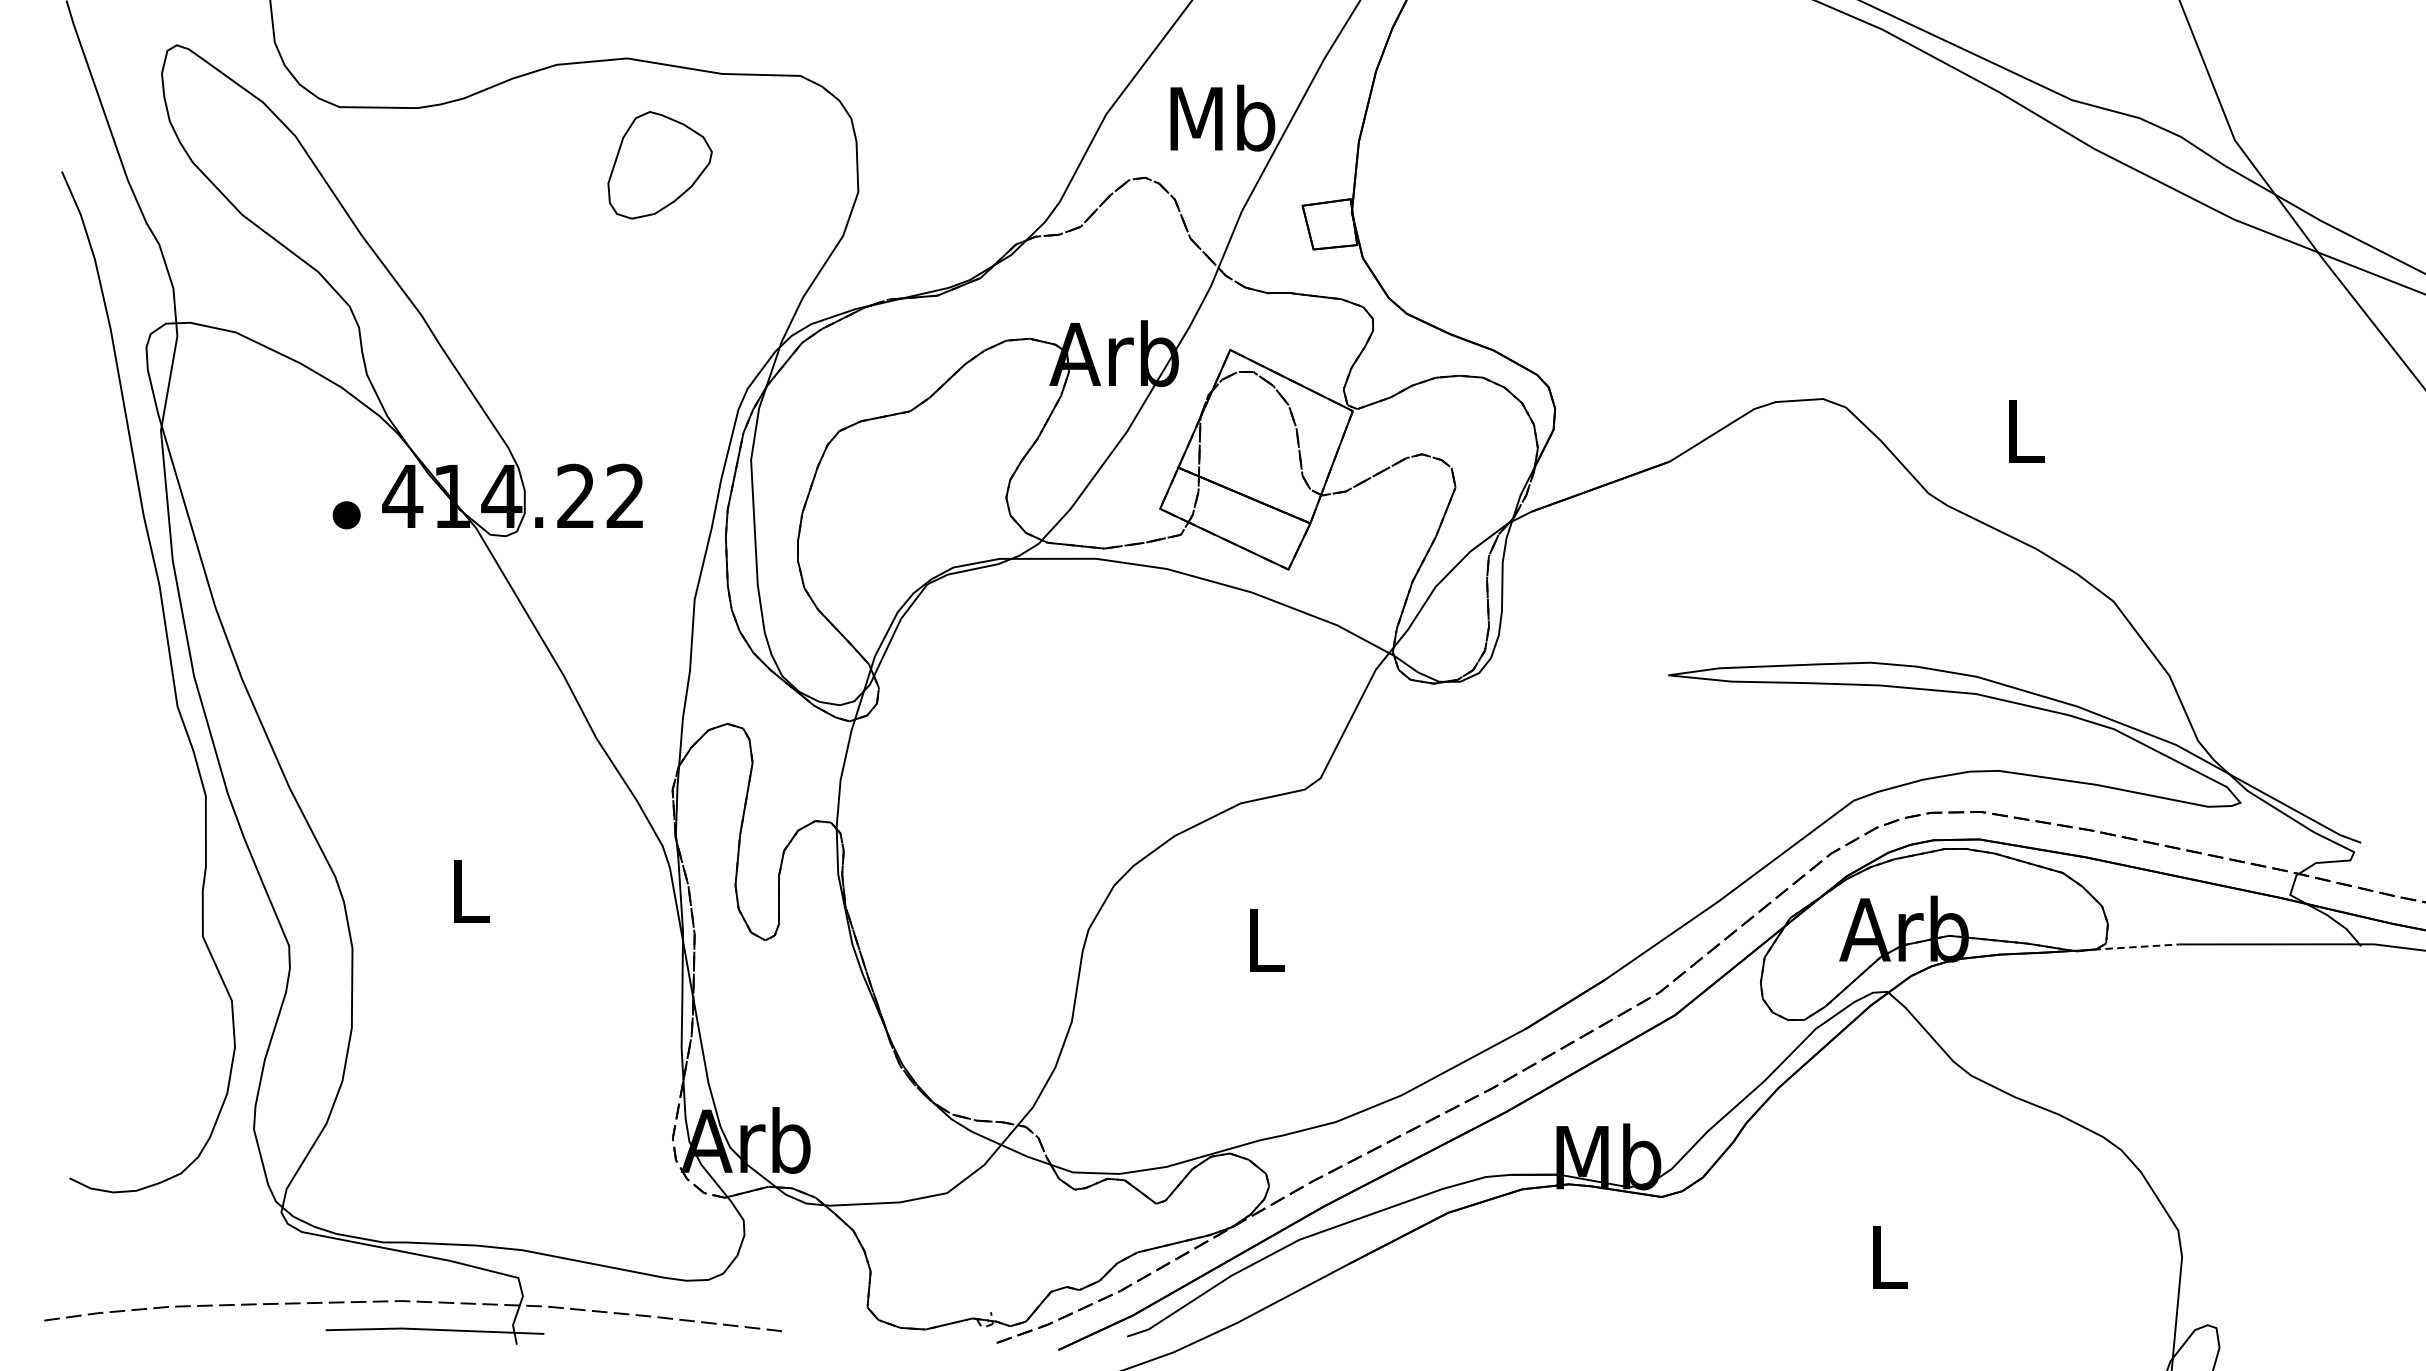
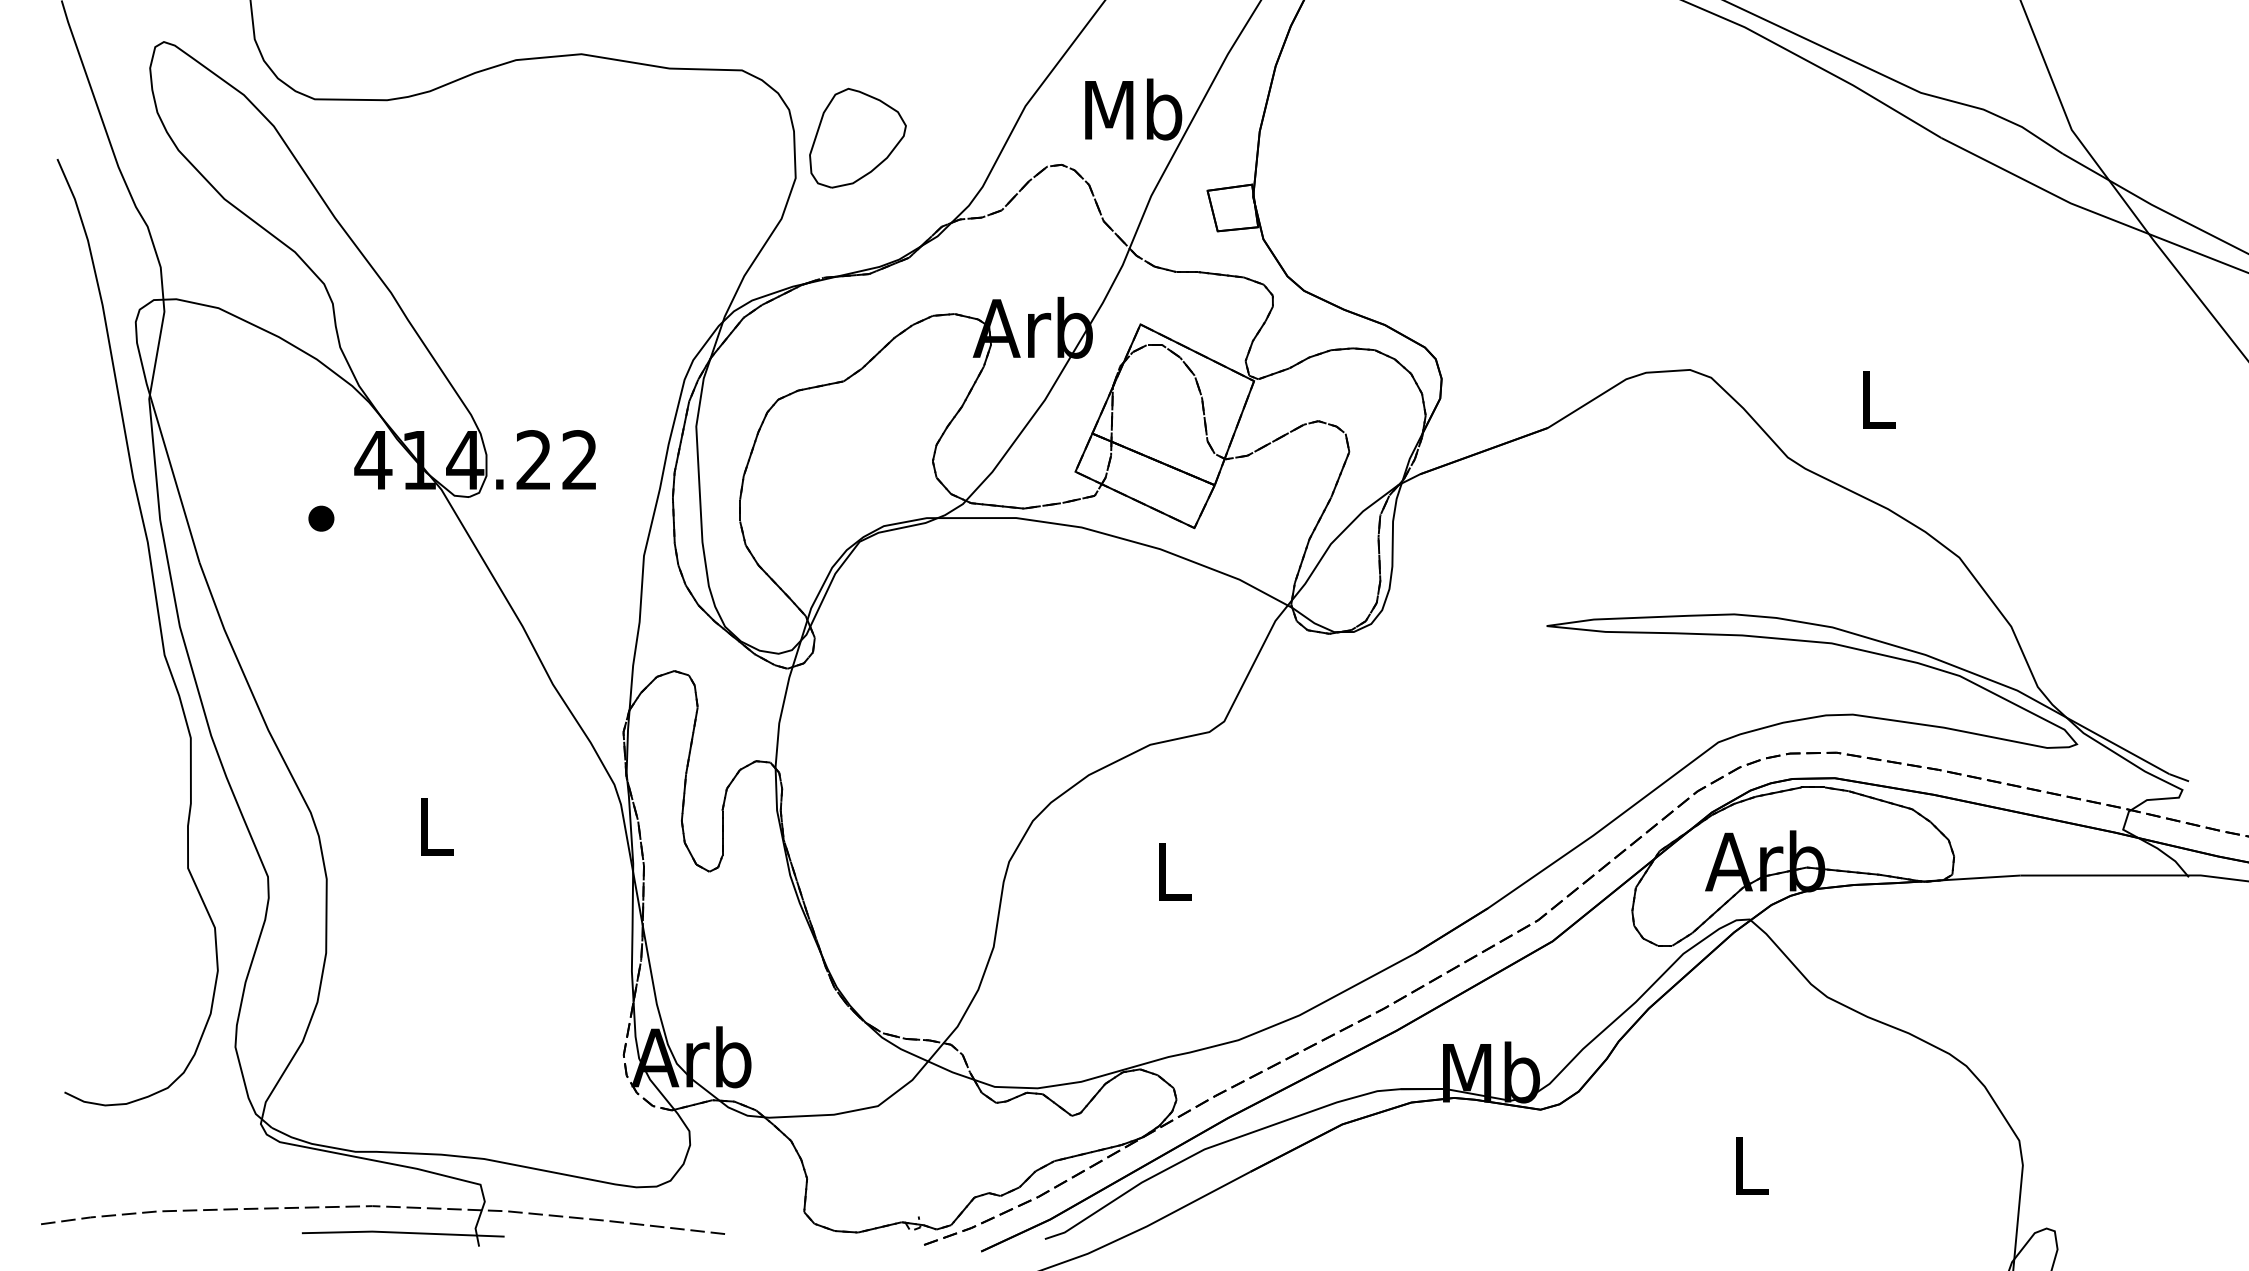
part: (659, 164) -> (857, 137), moved
part: (346, 515) -> (321, 518), moved
line: (2136, 946) -> (1980, 877), dashed -> solid

